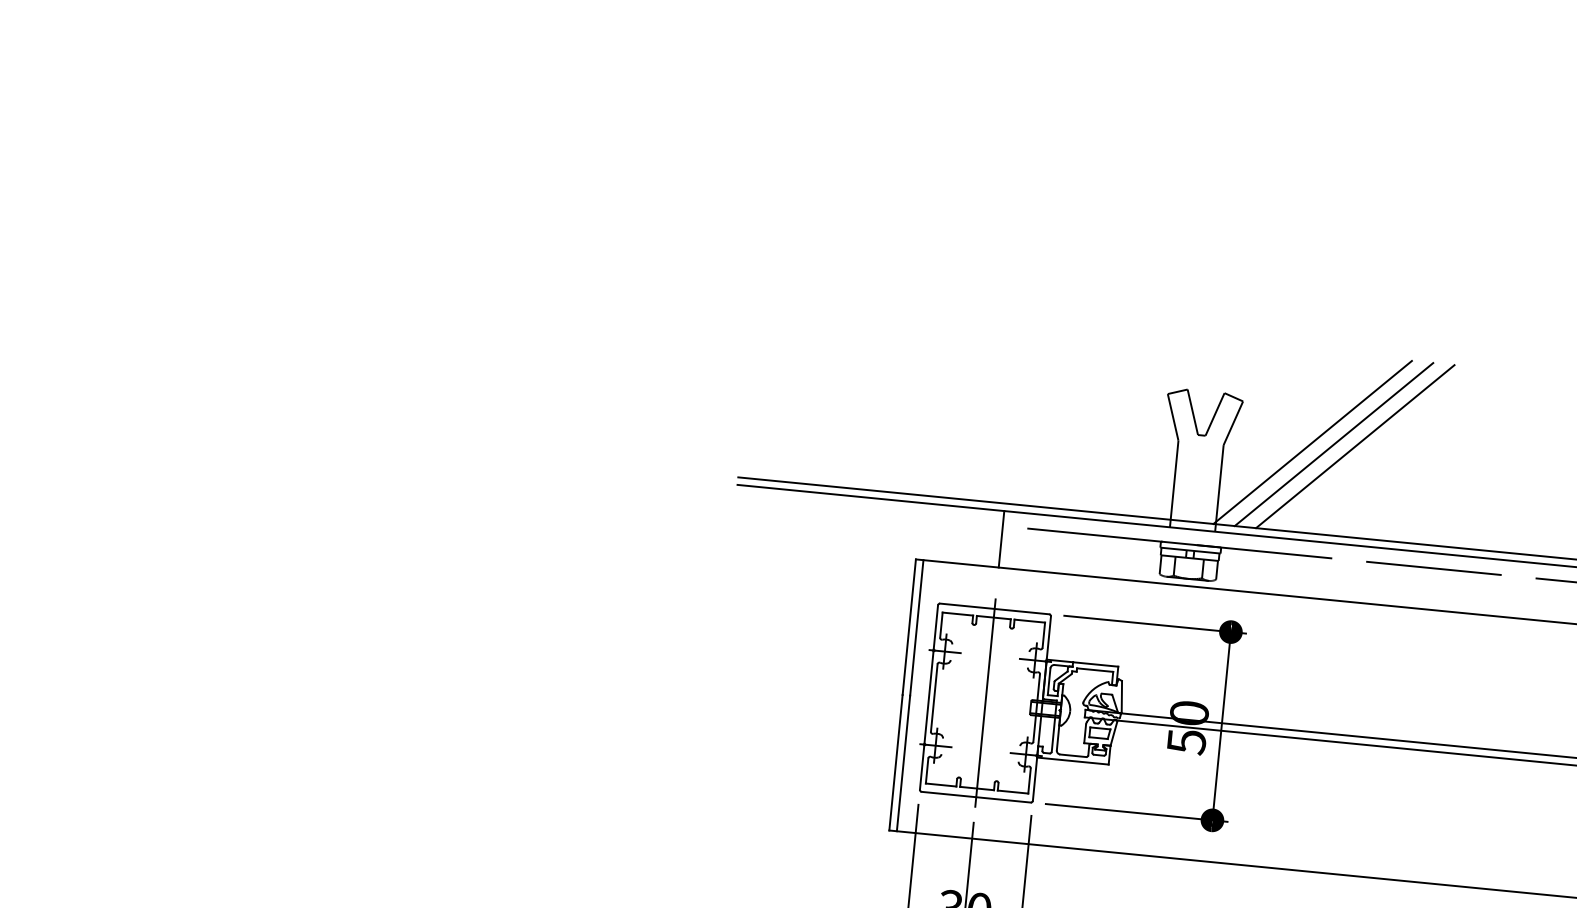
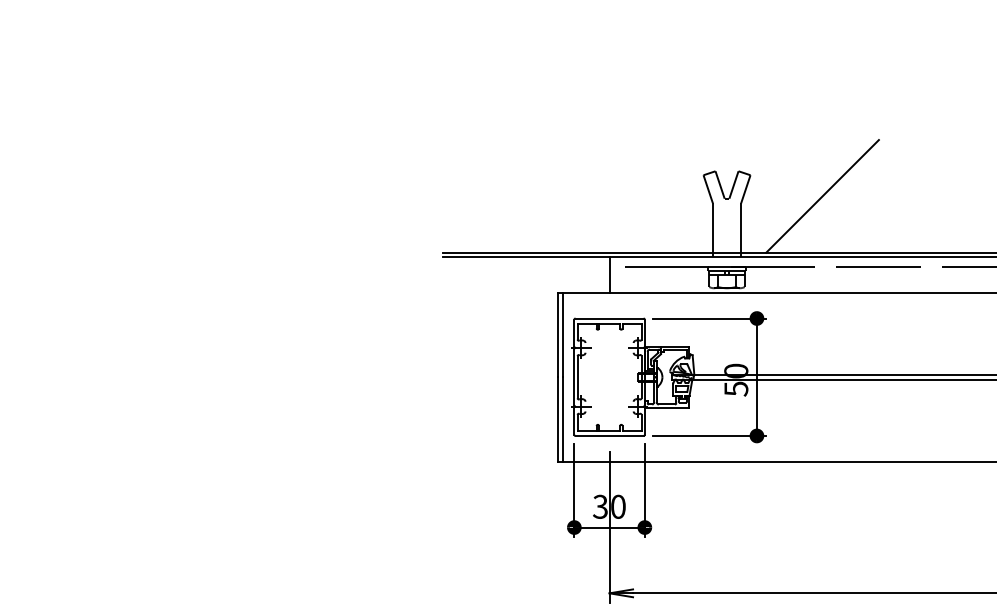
line: (1311, 442) -> (795, 196), removed
line: (1332, 444) -> (808, 196), removed
line: (985, 701) -> (609, 376), removed

